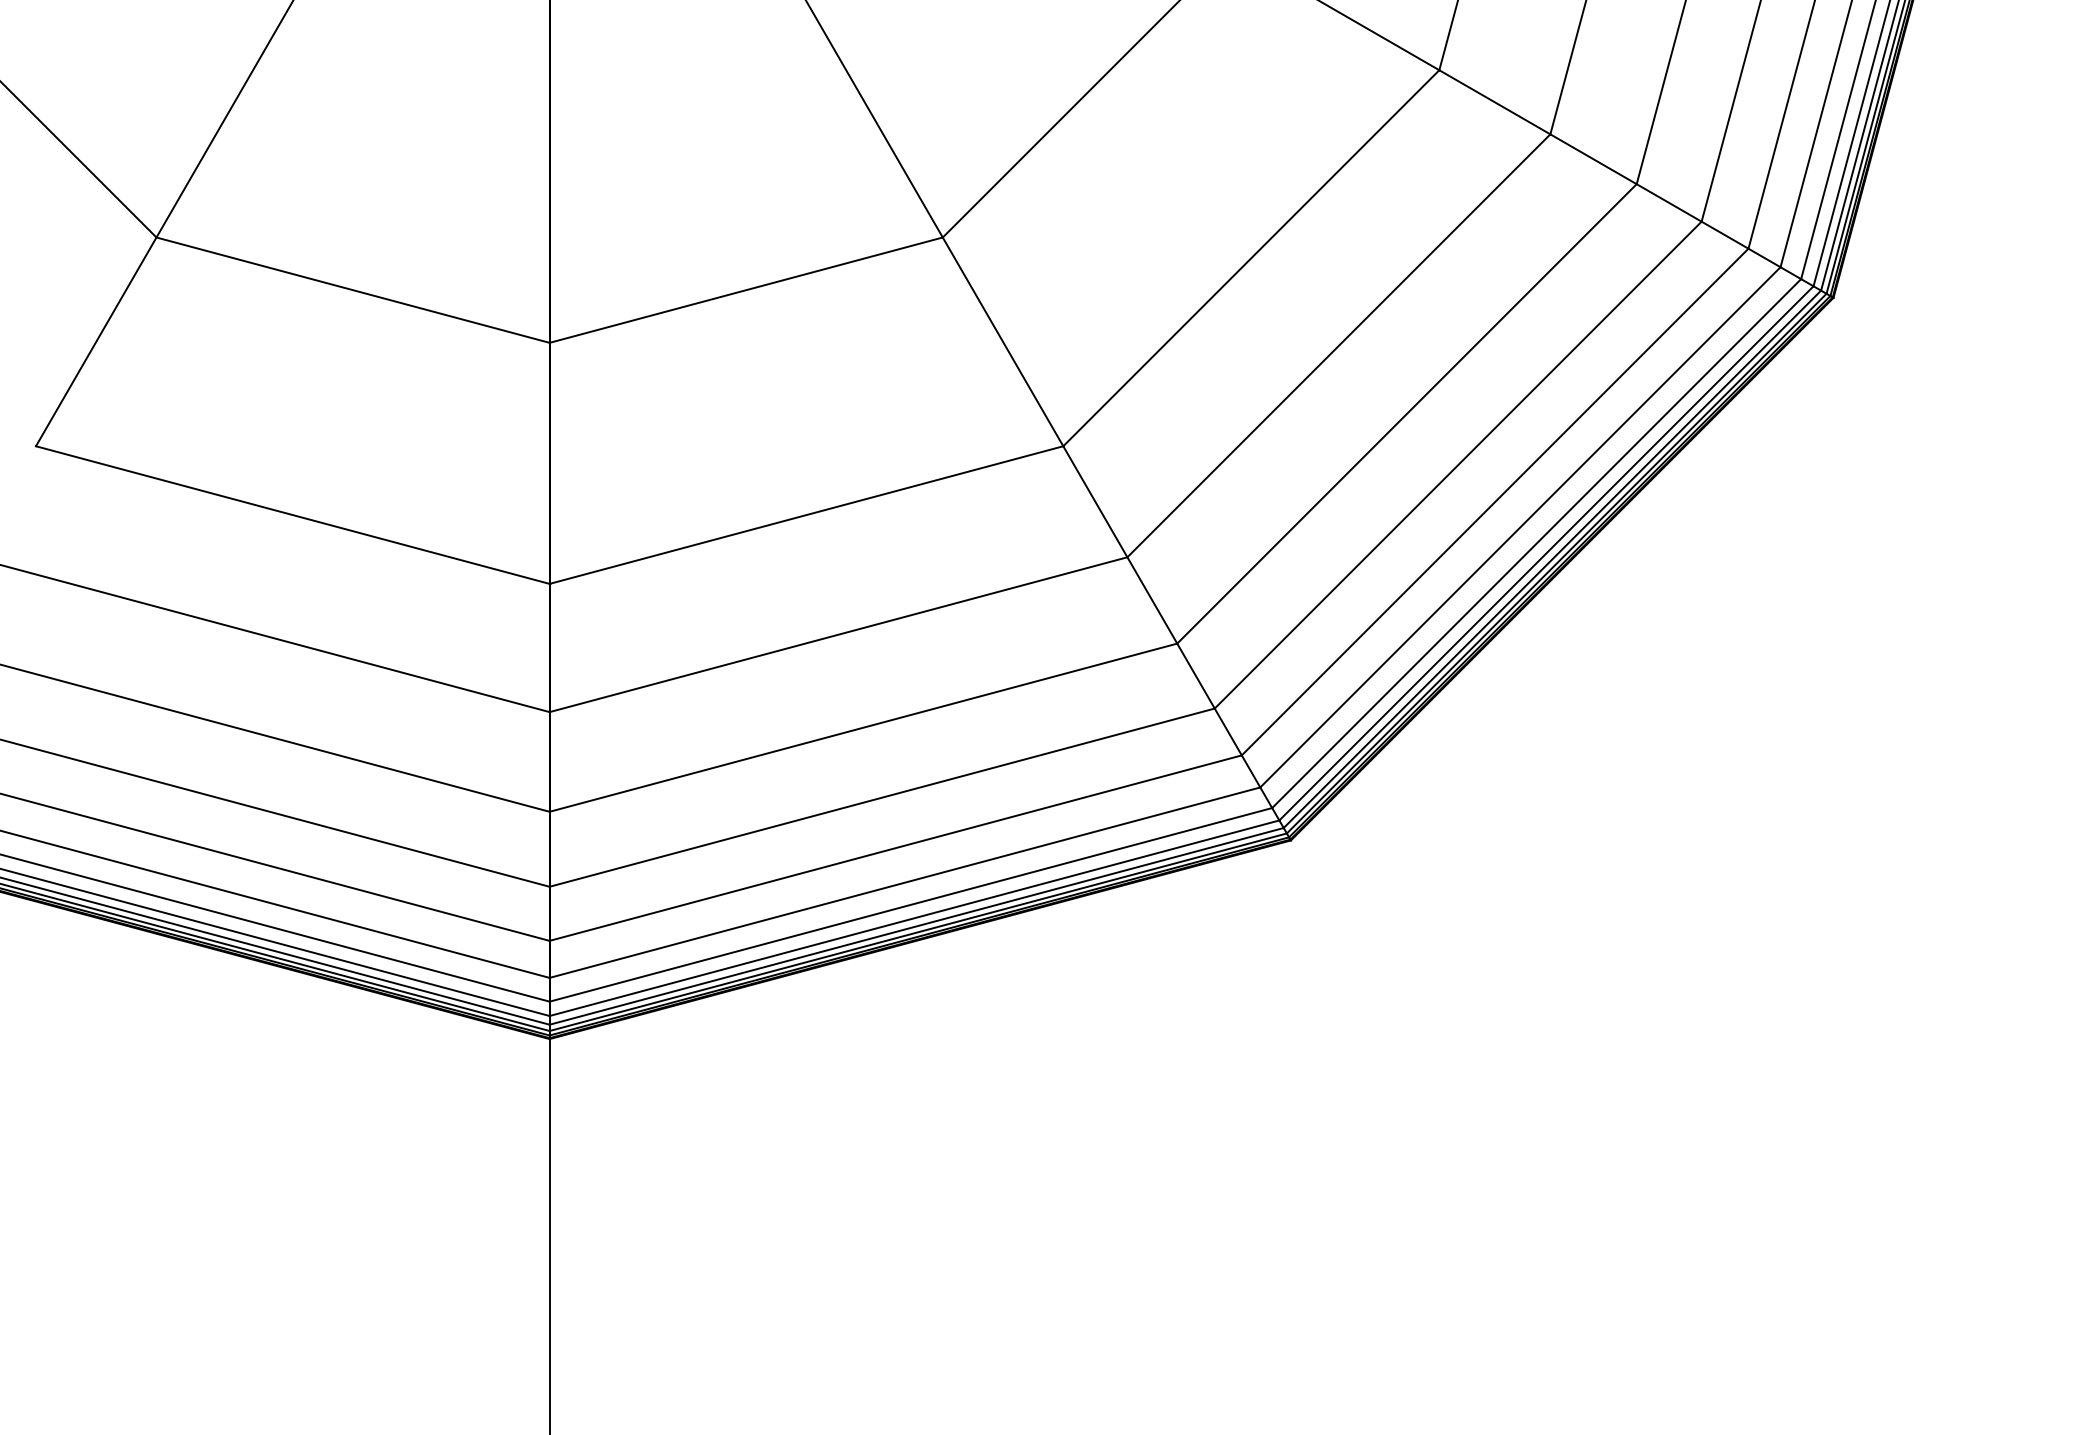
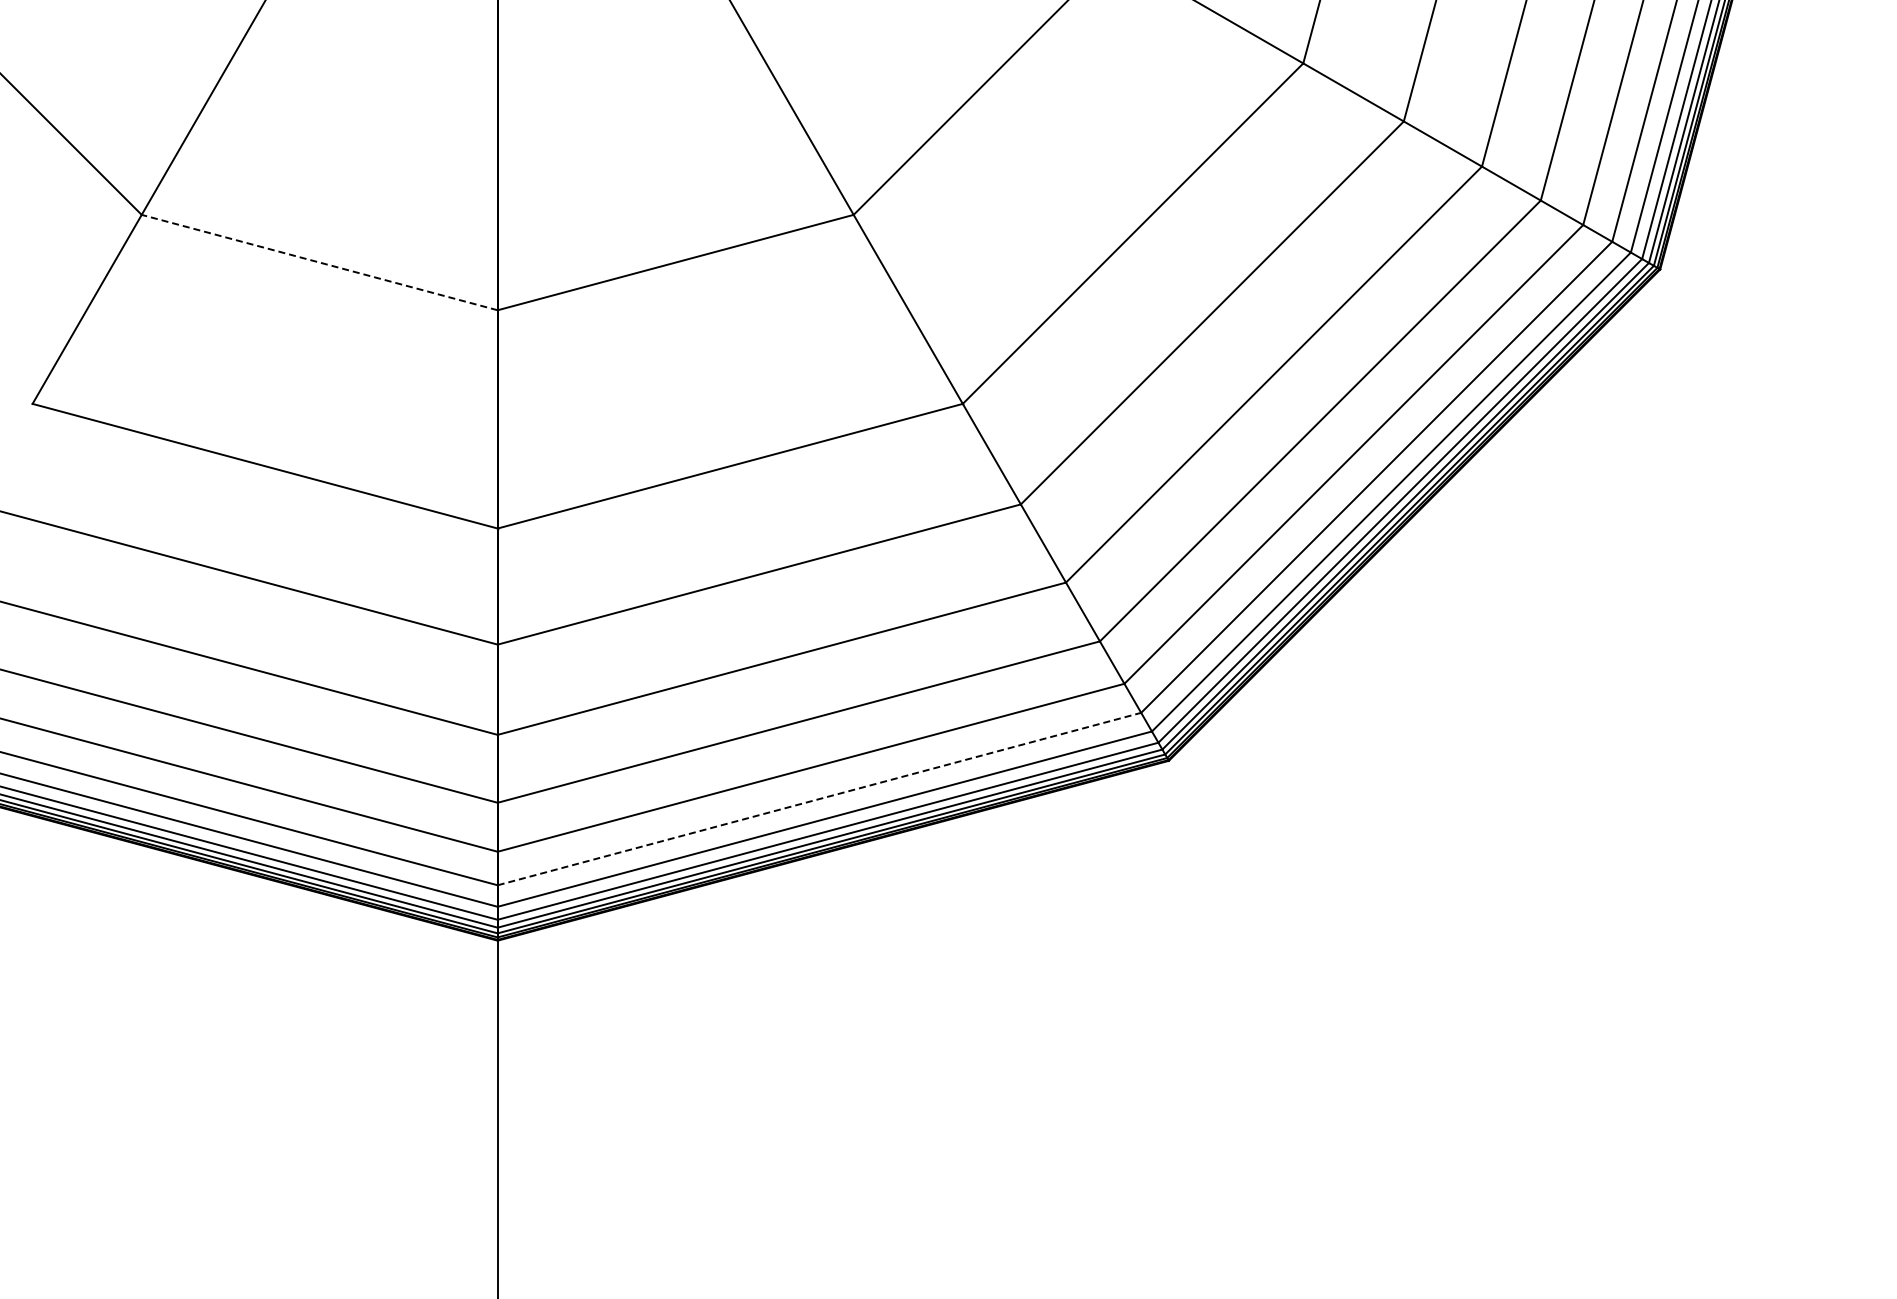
line: (352, 290) -> (319, 262), solid -> dashed
line: (905, 882) -> (819, 798), solid -> dashed

